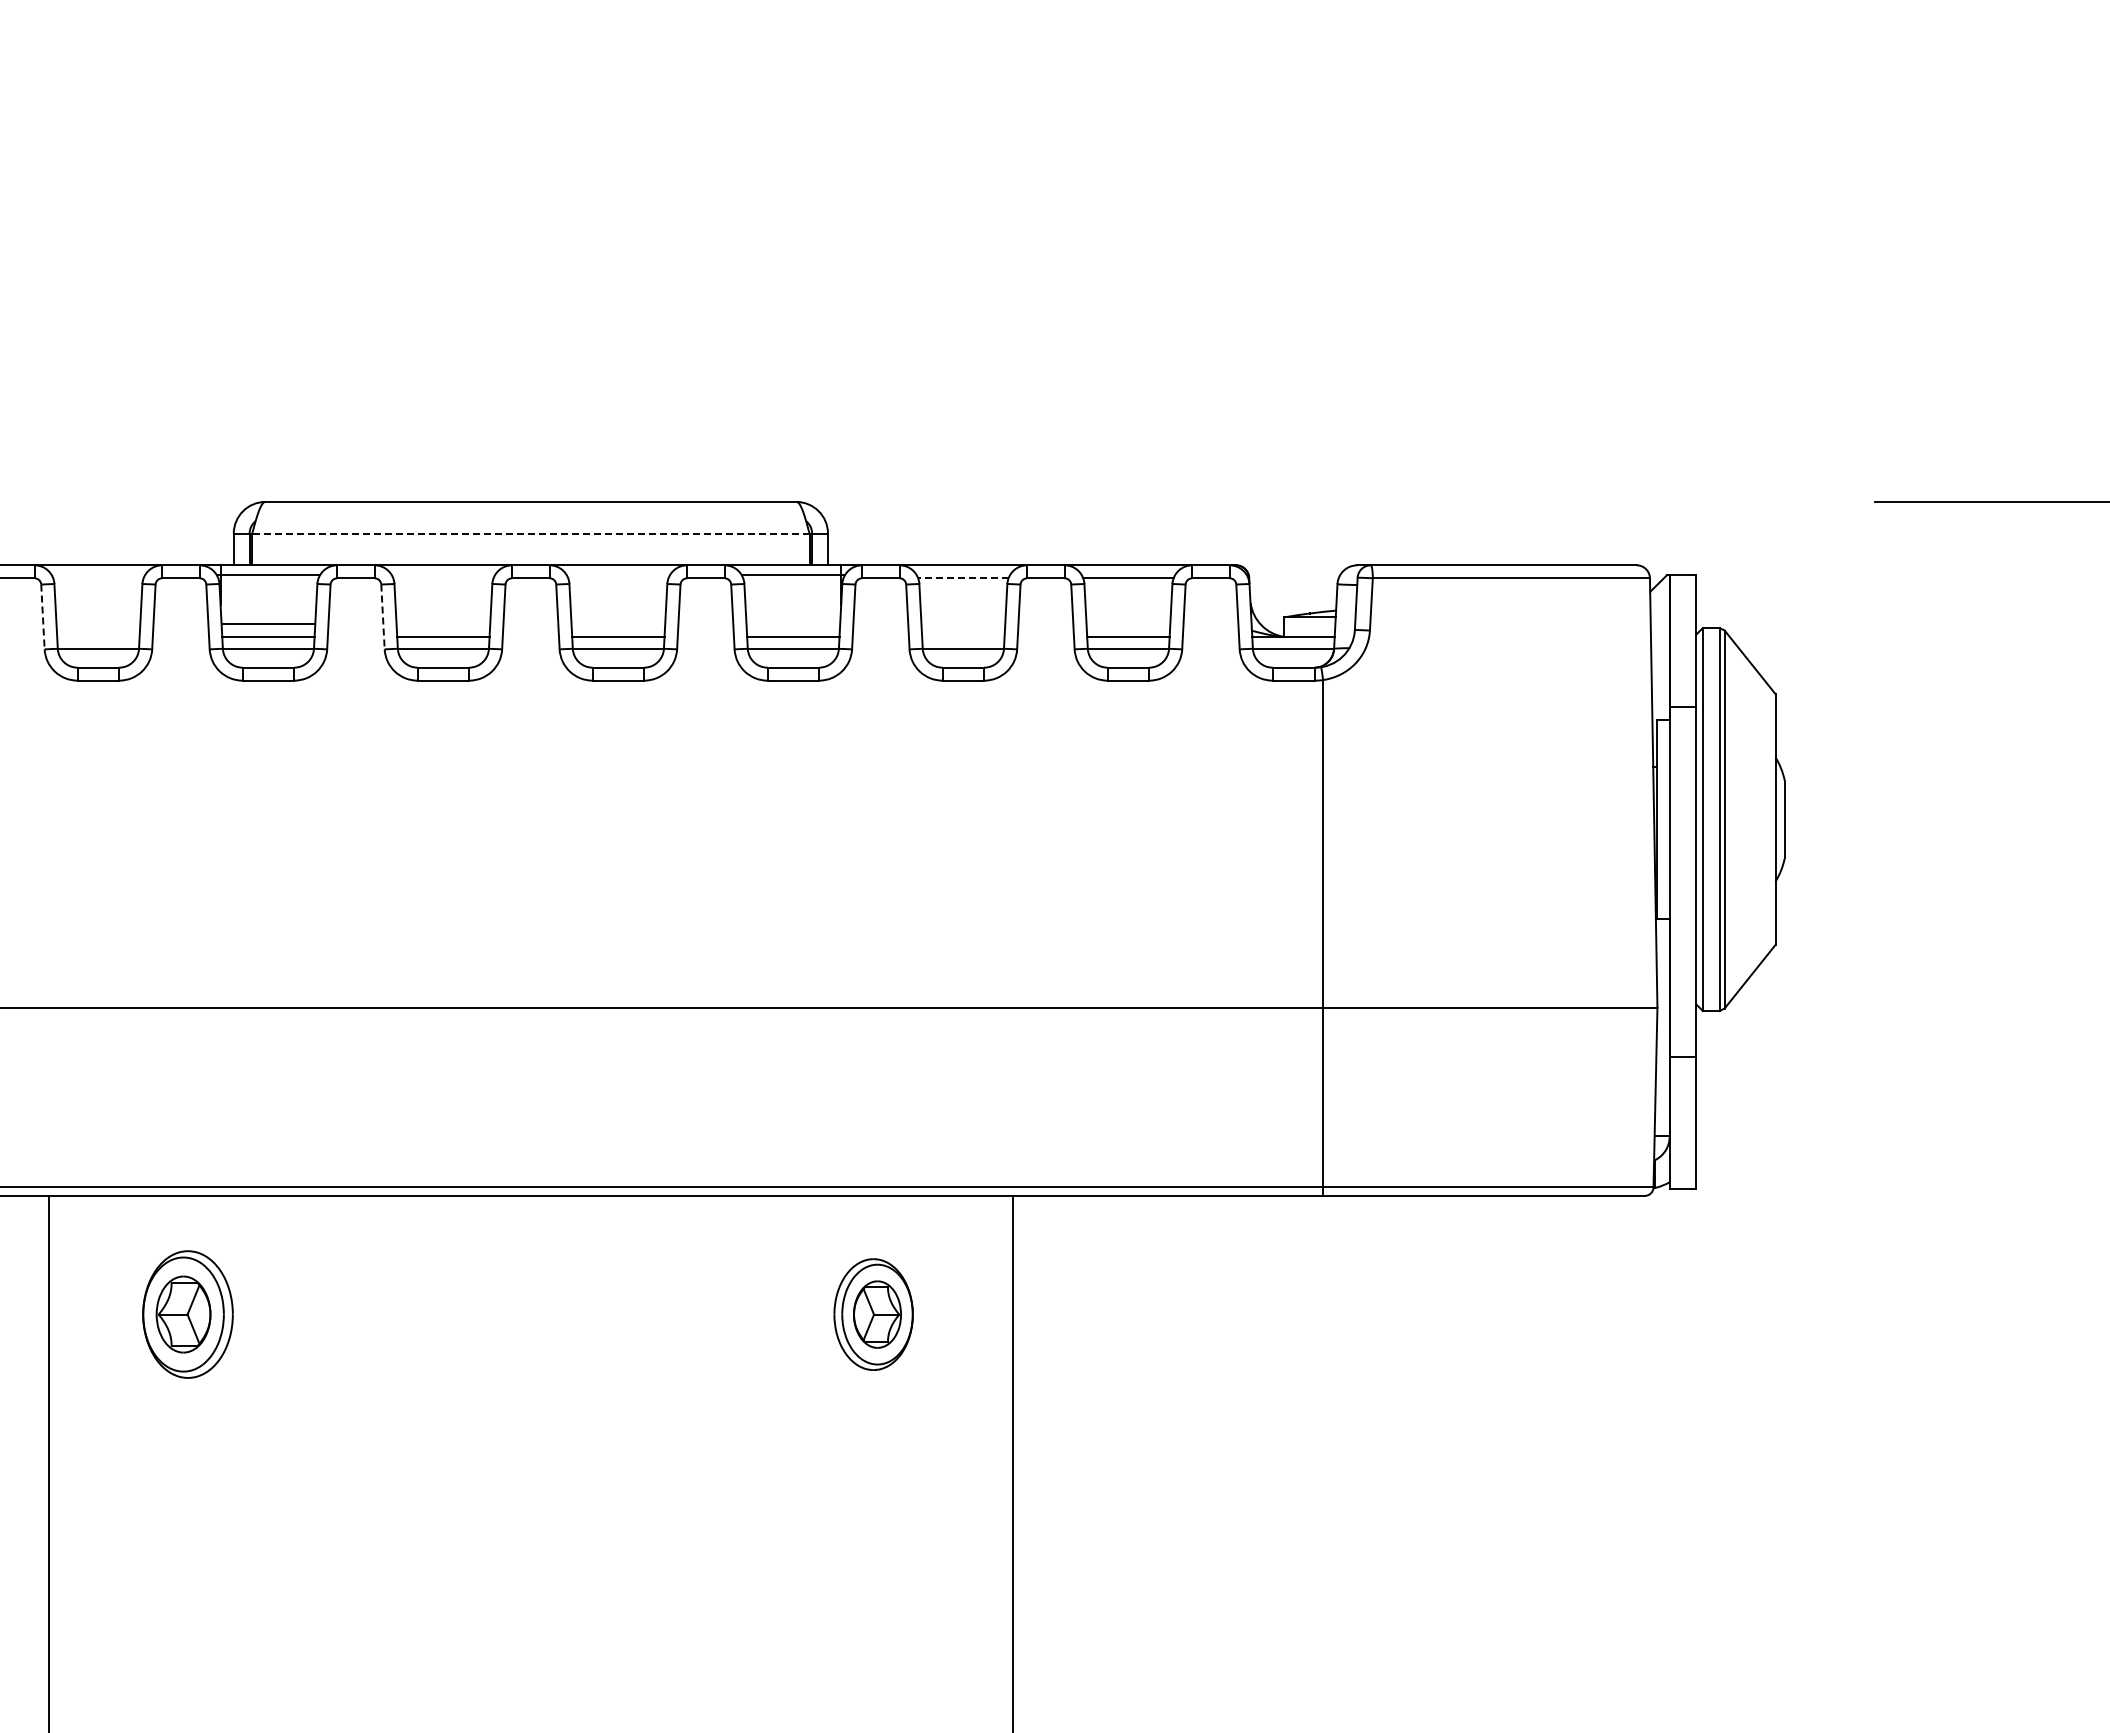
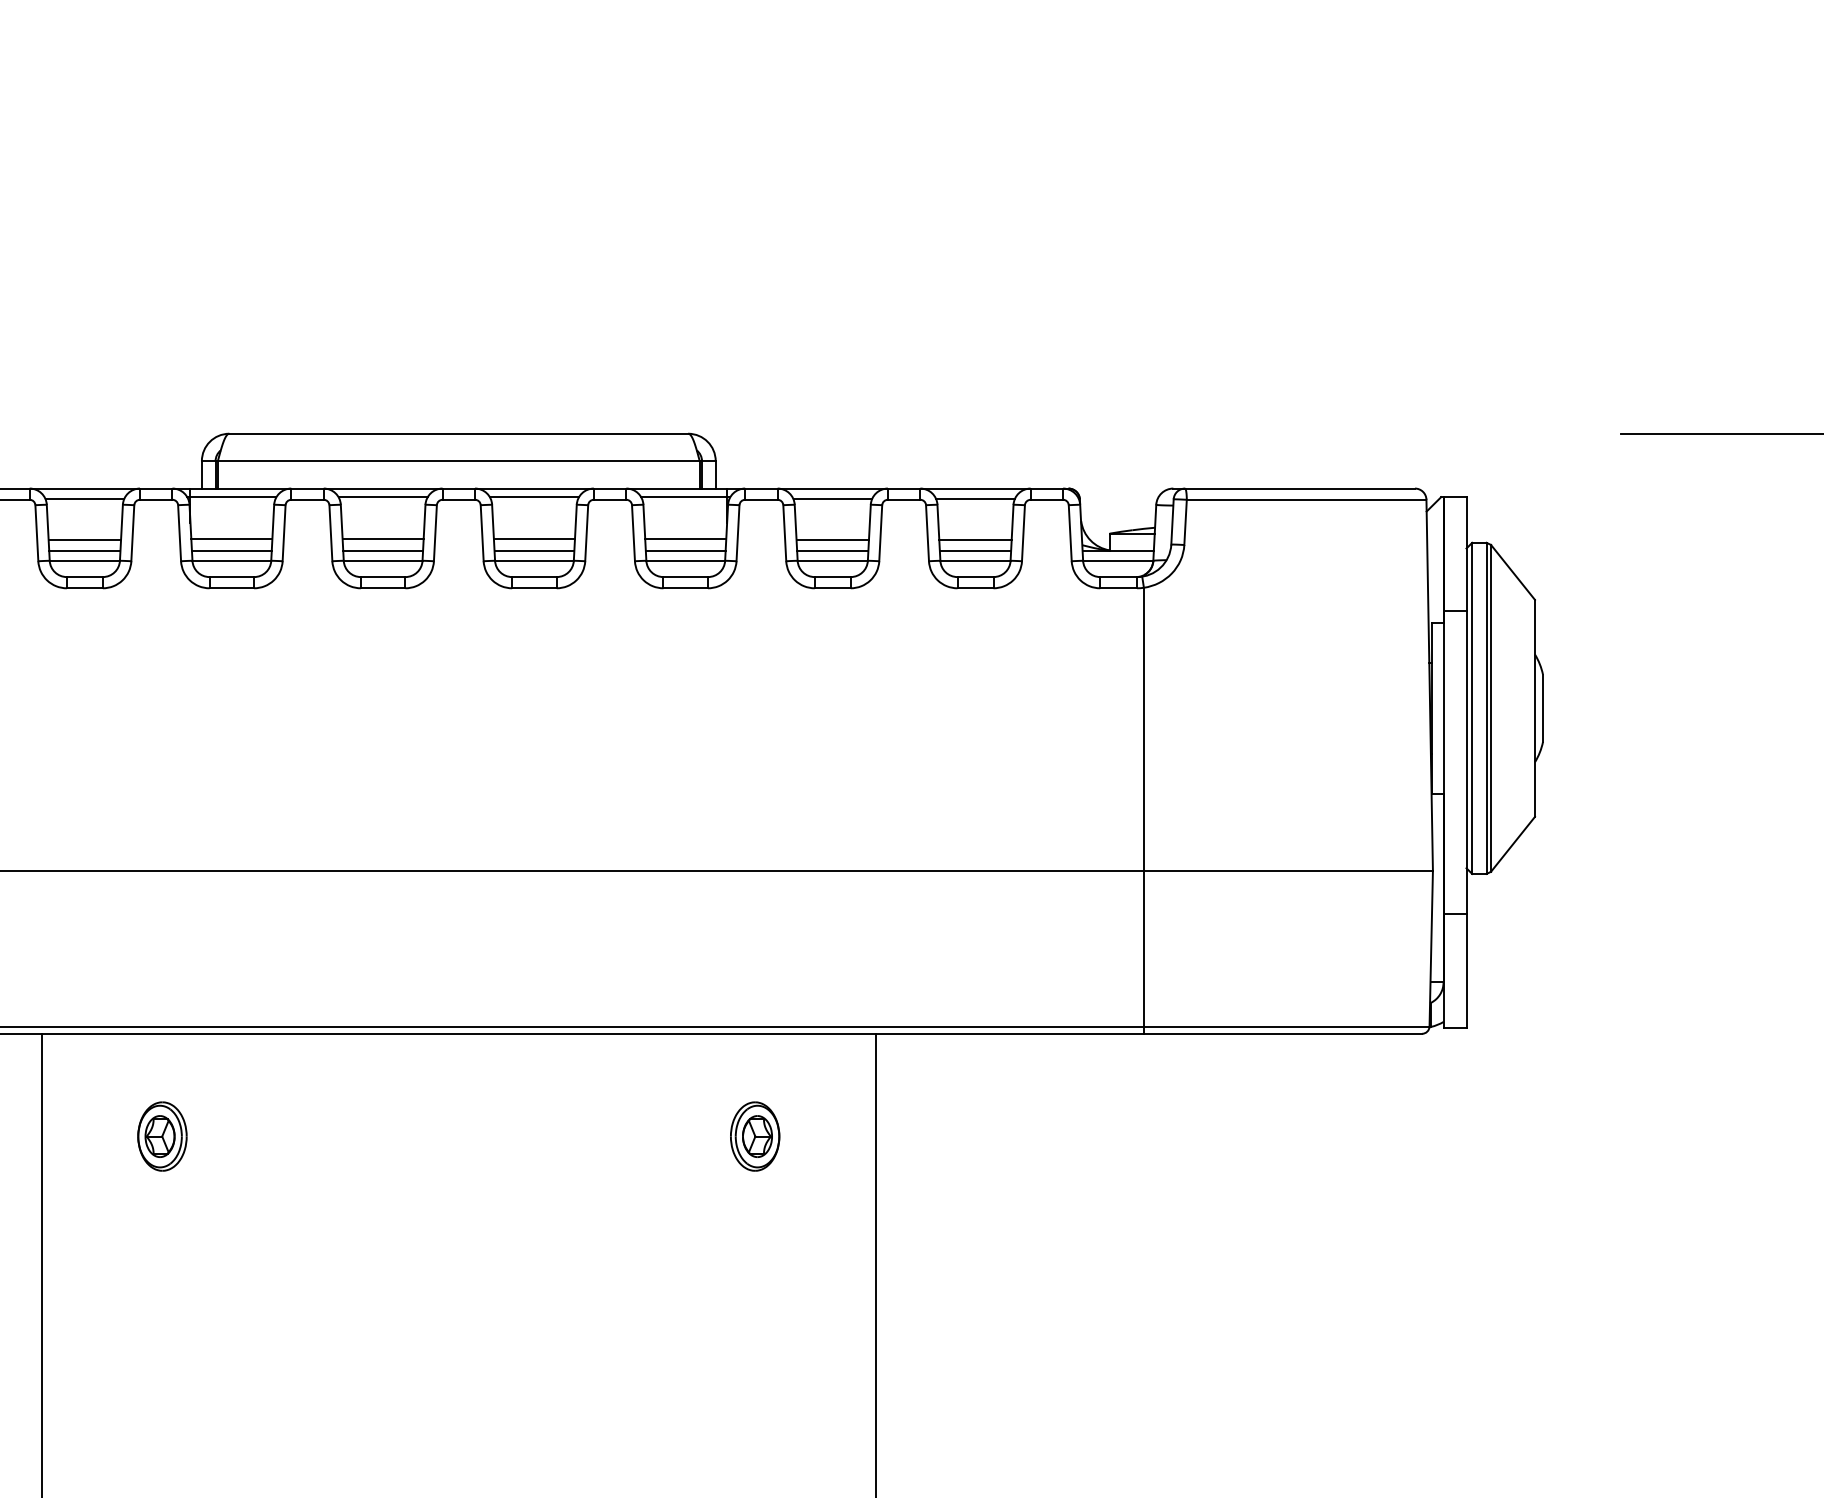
line: (530, 533) -> (458, 461), dashed -> solid
line: (443, 575) -> (383, 497), added
line: (617, 575) -> (533, 497), added
line: (98, 577) -> (84, 499), added
line: (962, 577) -> (832, 499), dashed -> solid
line: (42, 617) -> (36, 533), dashed -> solid
line: (383, 617) -> (331, 533), dashed -> solid
line: (98, 624) -> (84, 539), added
line: (443, 624) -> (383, 539), added
line: (618, 624) -> (534, 539), added
line: (793, 624) -> (685, 539), added
line: (963, 624) -> (832, 539), added
line: (1128, 624) -> (975, 539), added
line: (98, 637) -> (84, 550), added
line: (963, 637) -> (832, 550), added
part: (188, 1314) -> (162, 1136), size x0.62
part: (873, 1314) -> (755, 1136), size x0.71

